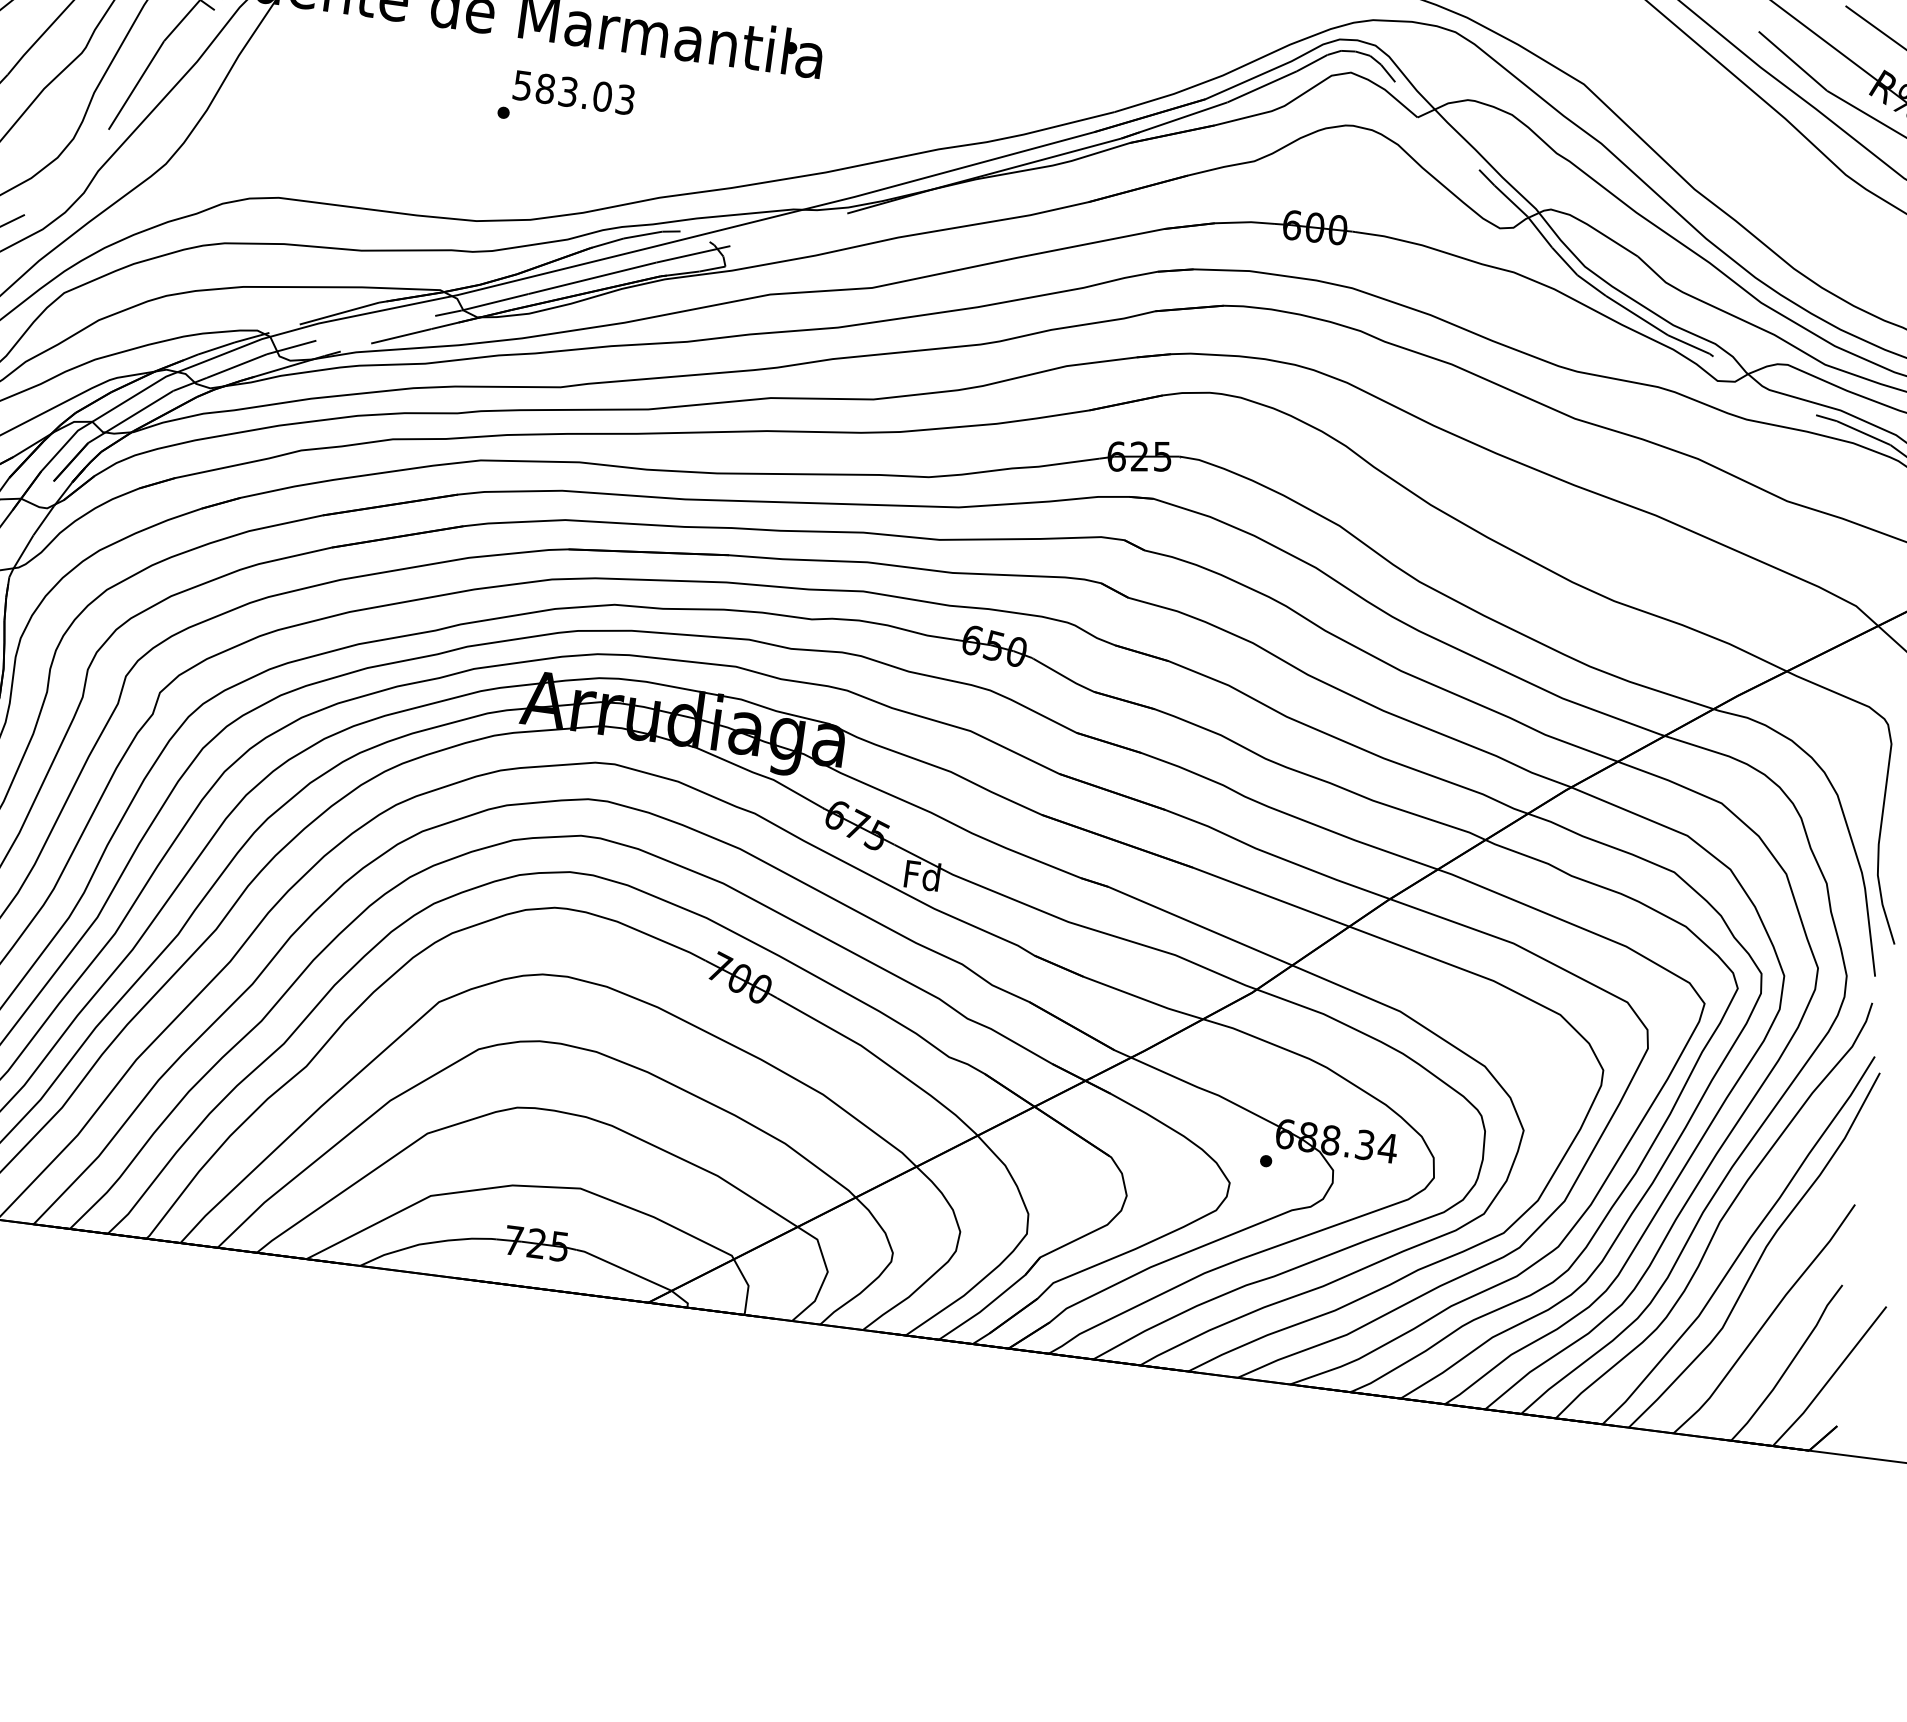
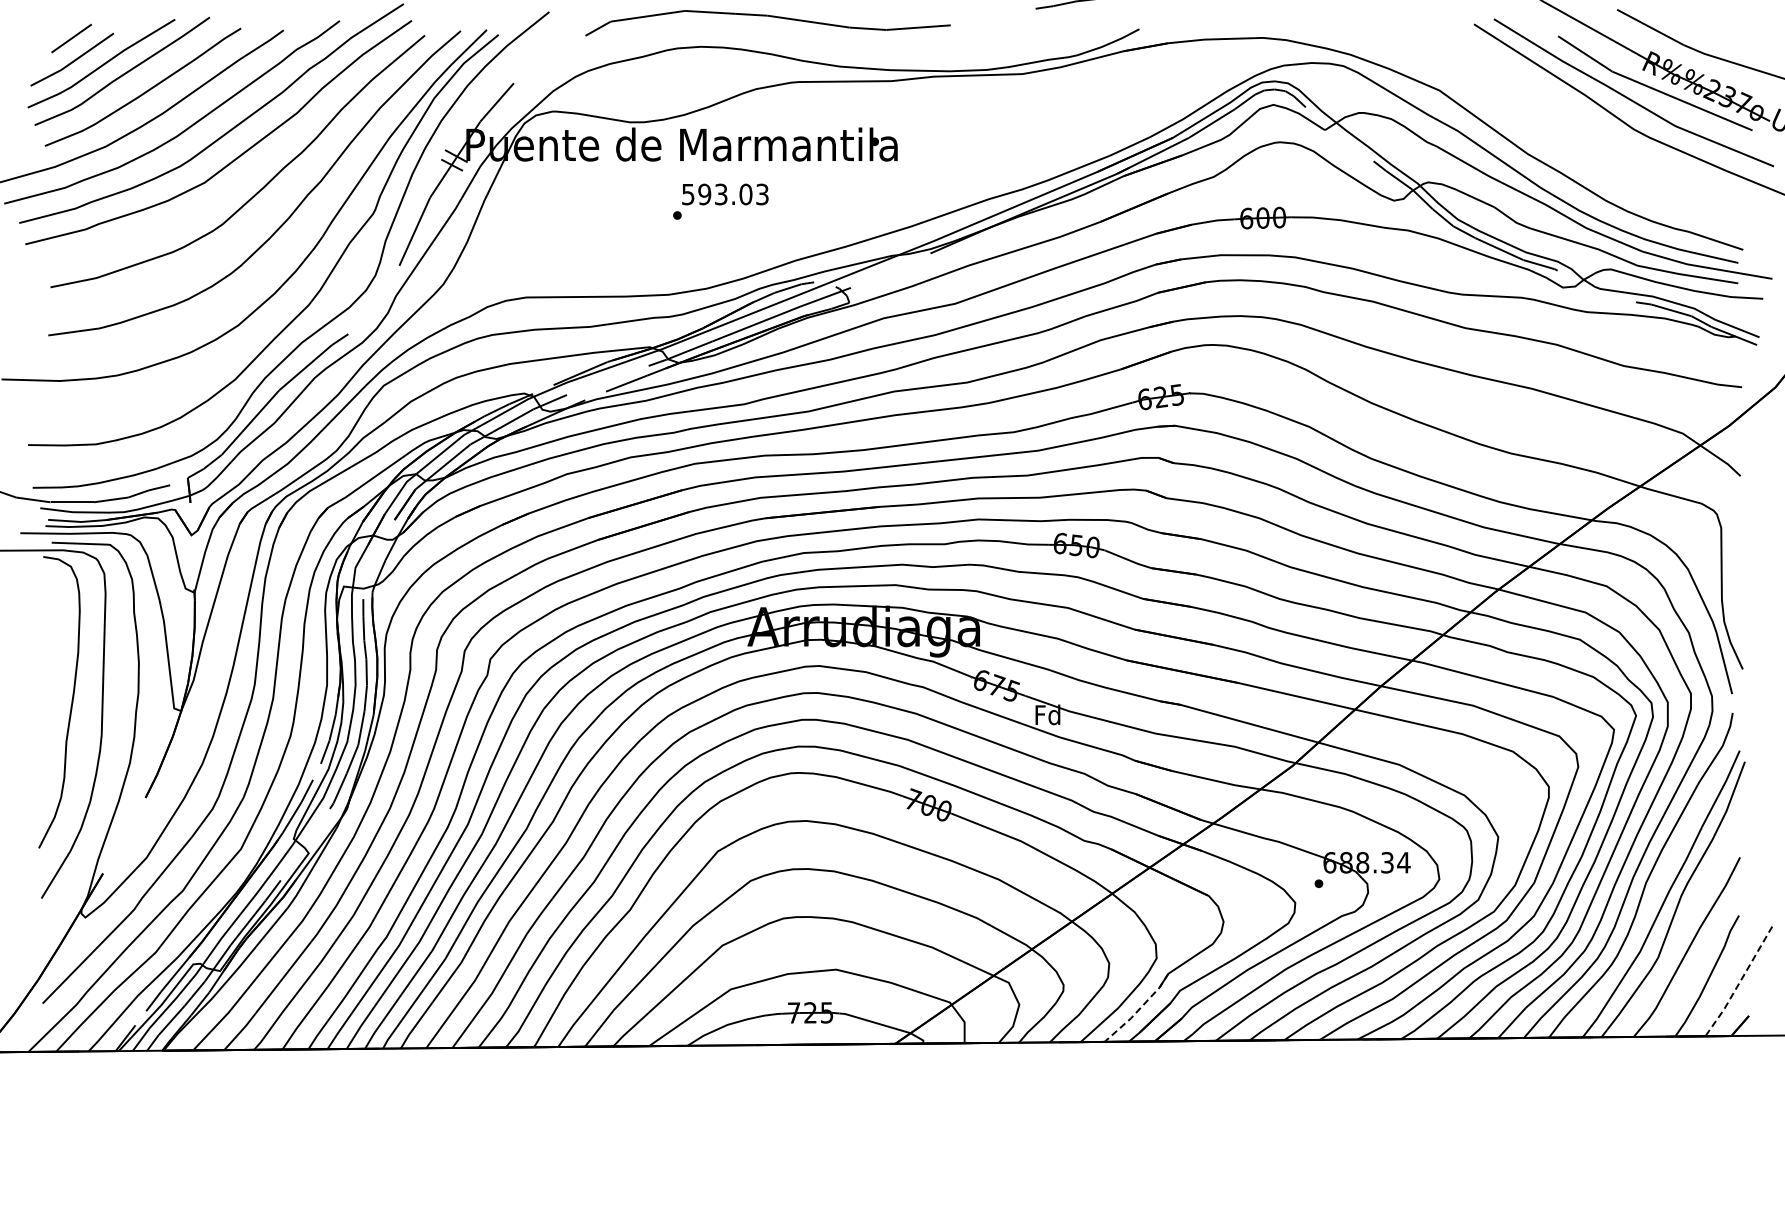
text: (545, 88) -> (704, 194), 583.03 -> 593.03
line: (992, 1301) -> (1138, 1009), solid -> dashed
line: (1830, 1379) -> (1739, 983), solid -> dashed

